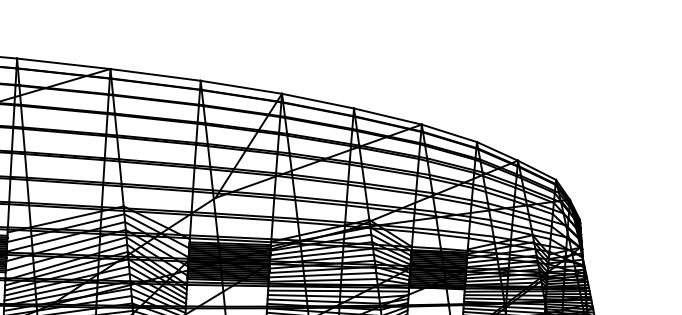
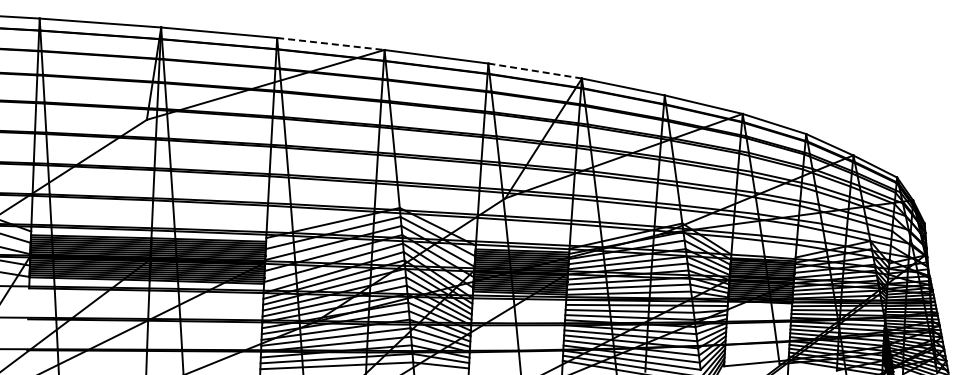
line: (64, 64) -> (331, 44), solid -> dashed
line: (241, 87) -> (535, 71), solid -> dashed

